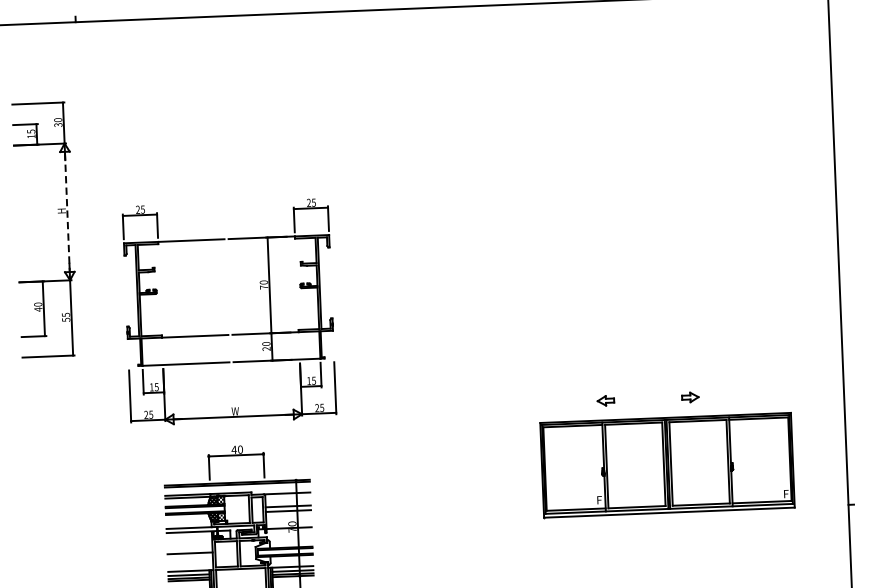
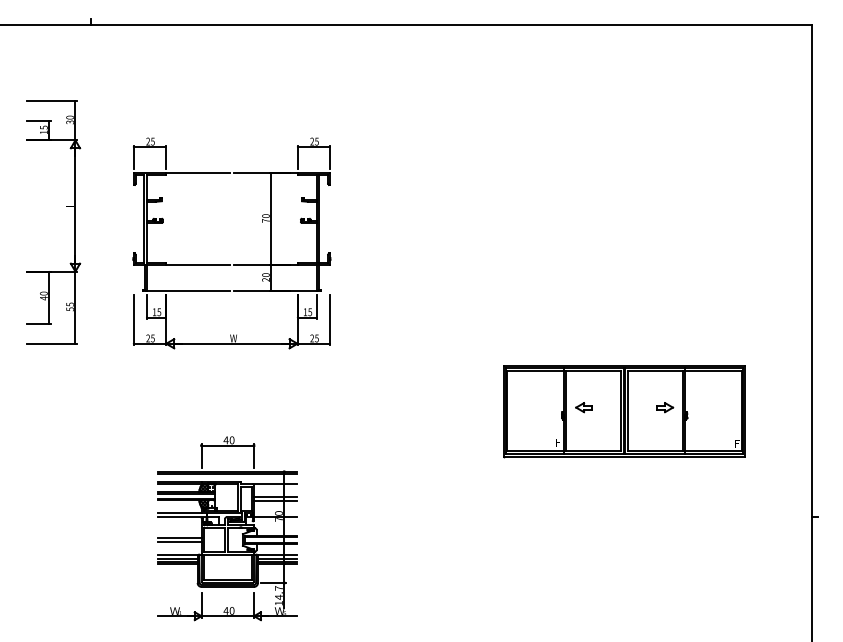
line: (67, 212) -> (75, 206), dashed -> solid
part: (228, 334) -> (230, 264), moved
part: (667, 465) -> (624, 411), moved
line: (189, 558) -> (179, 542), added

